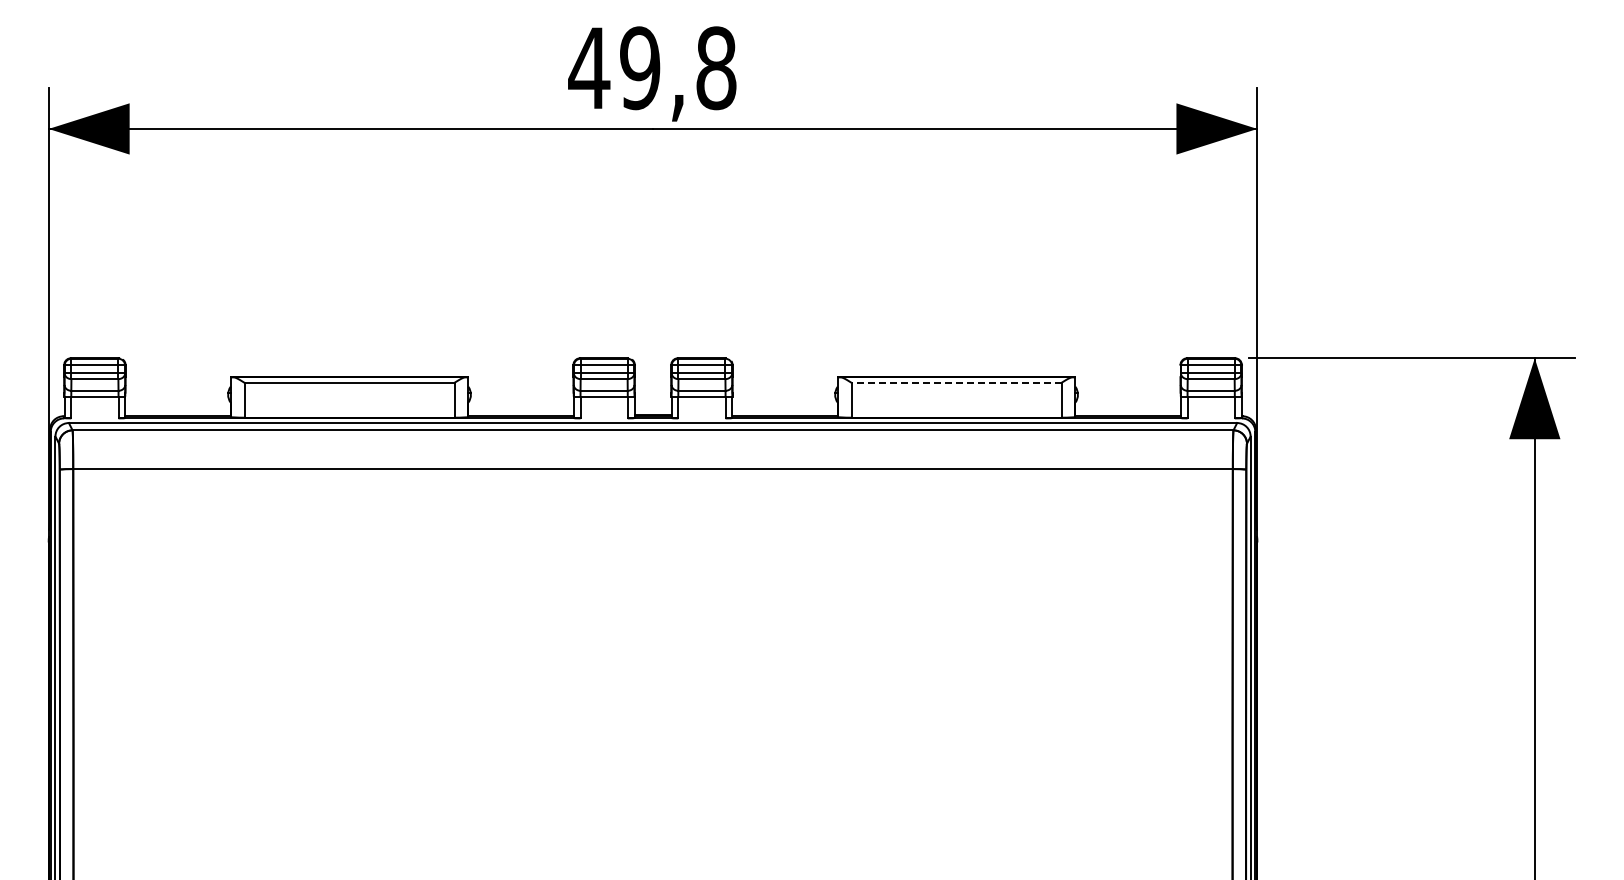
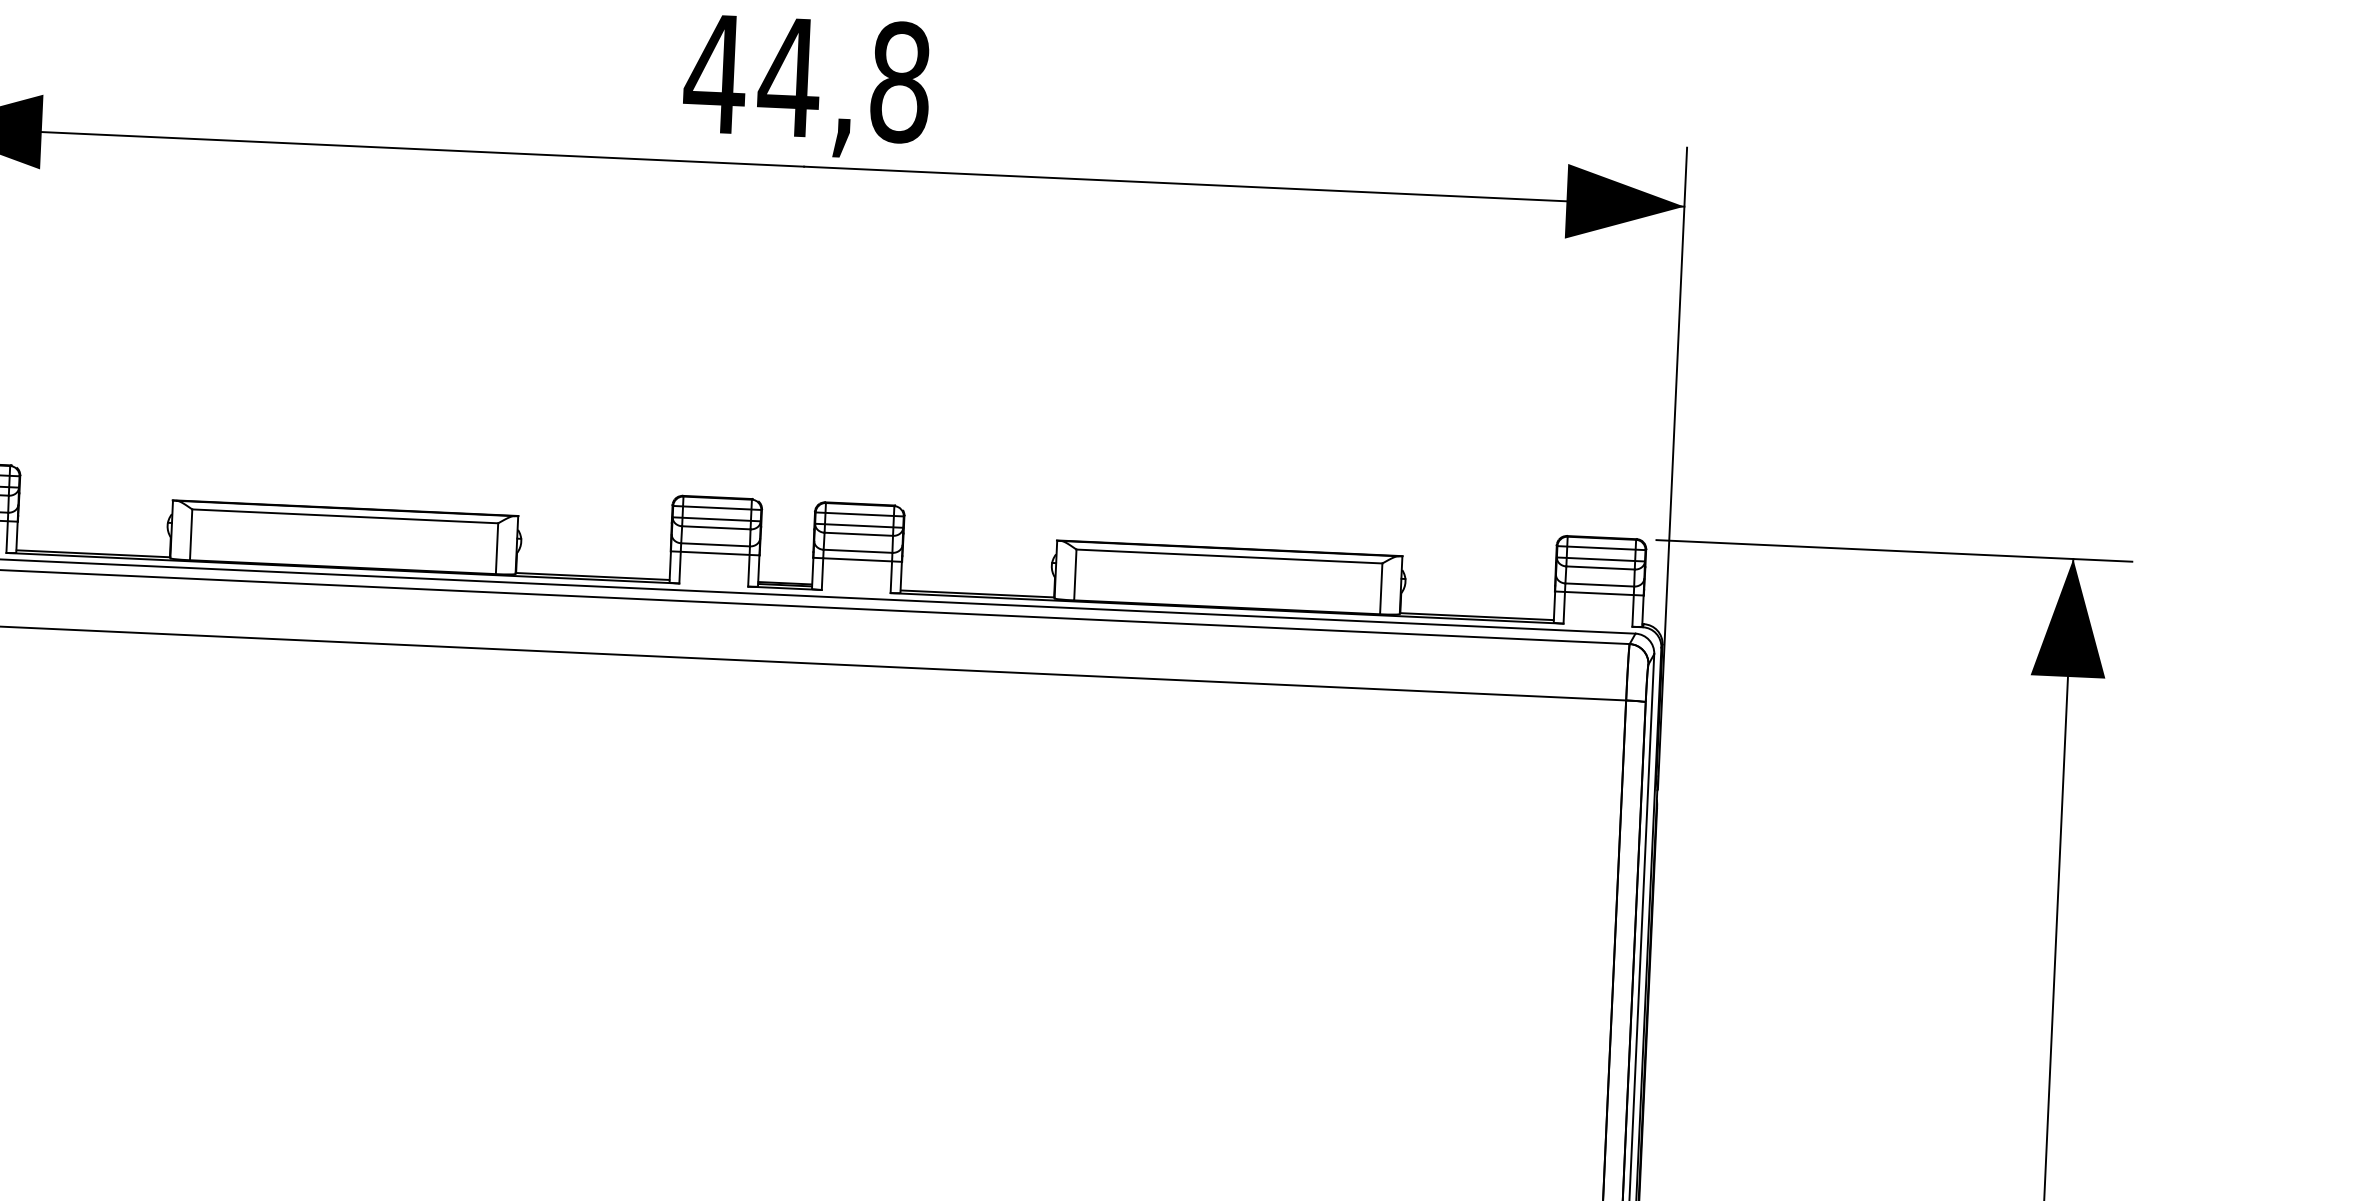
text: (639, 68) -> (788, 77), 49,8 -> 44,8
line: (956, 382) -> (1229, 556), dashed -> solid

